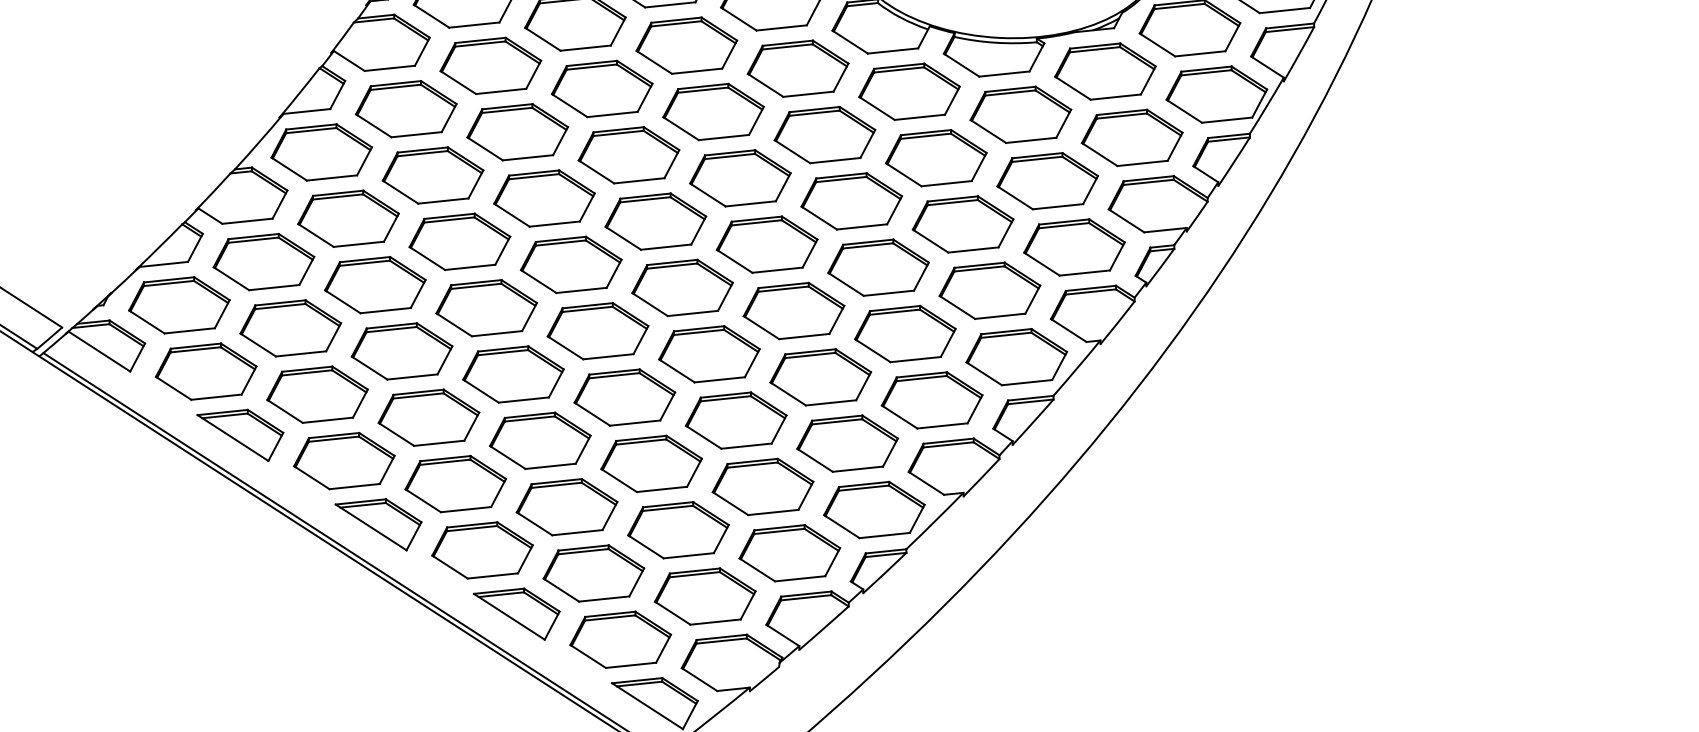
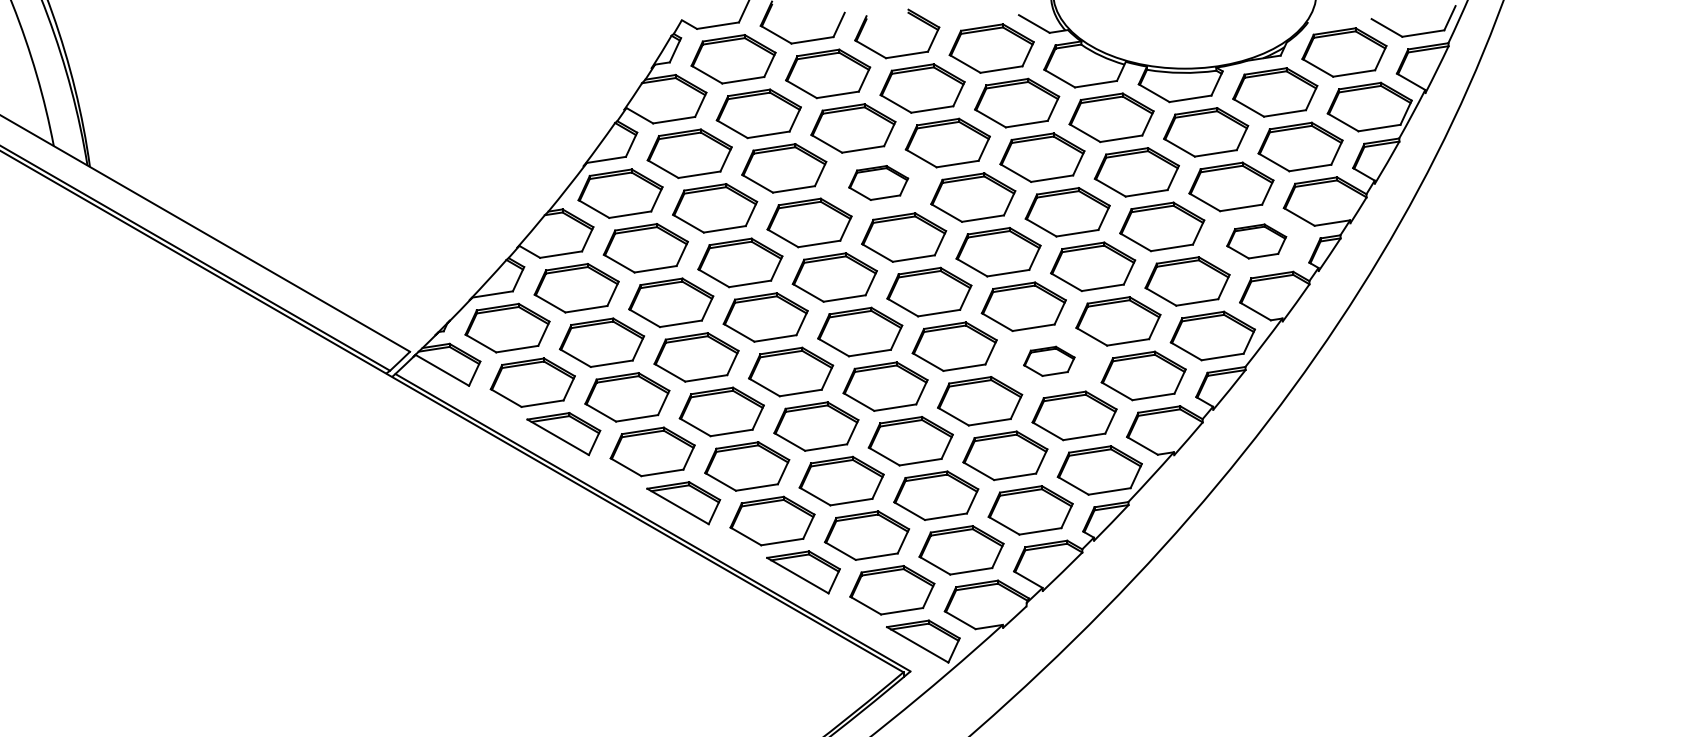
part: (628, 154) -> (878, 182), size x0.7
part: (1074, 247) -> (1256, 241), size x0.7
part: (821, 377) -> (1049, 361), size x0.6

